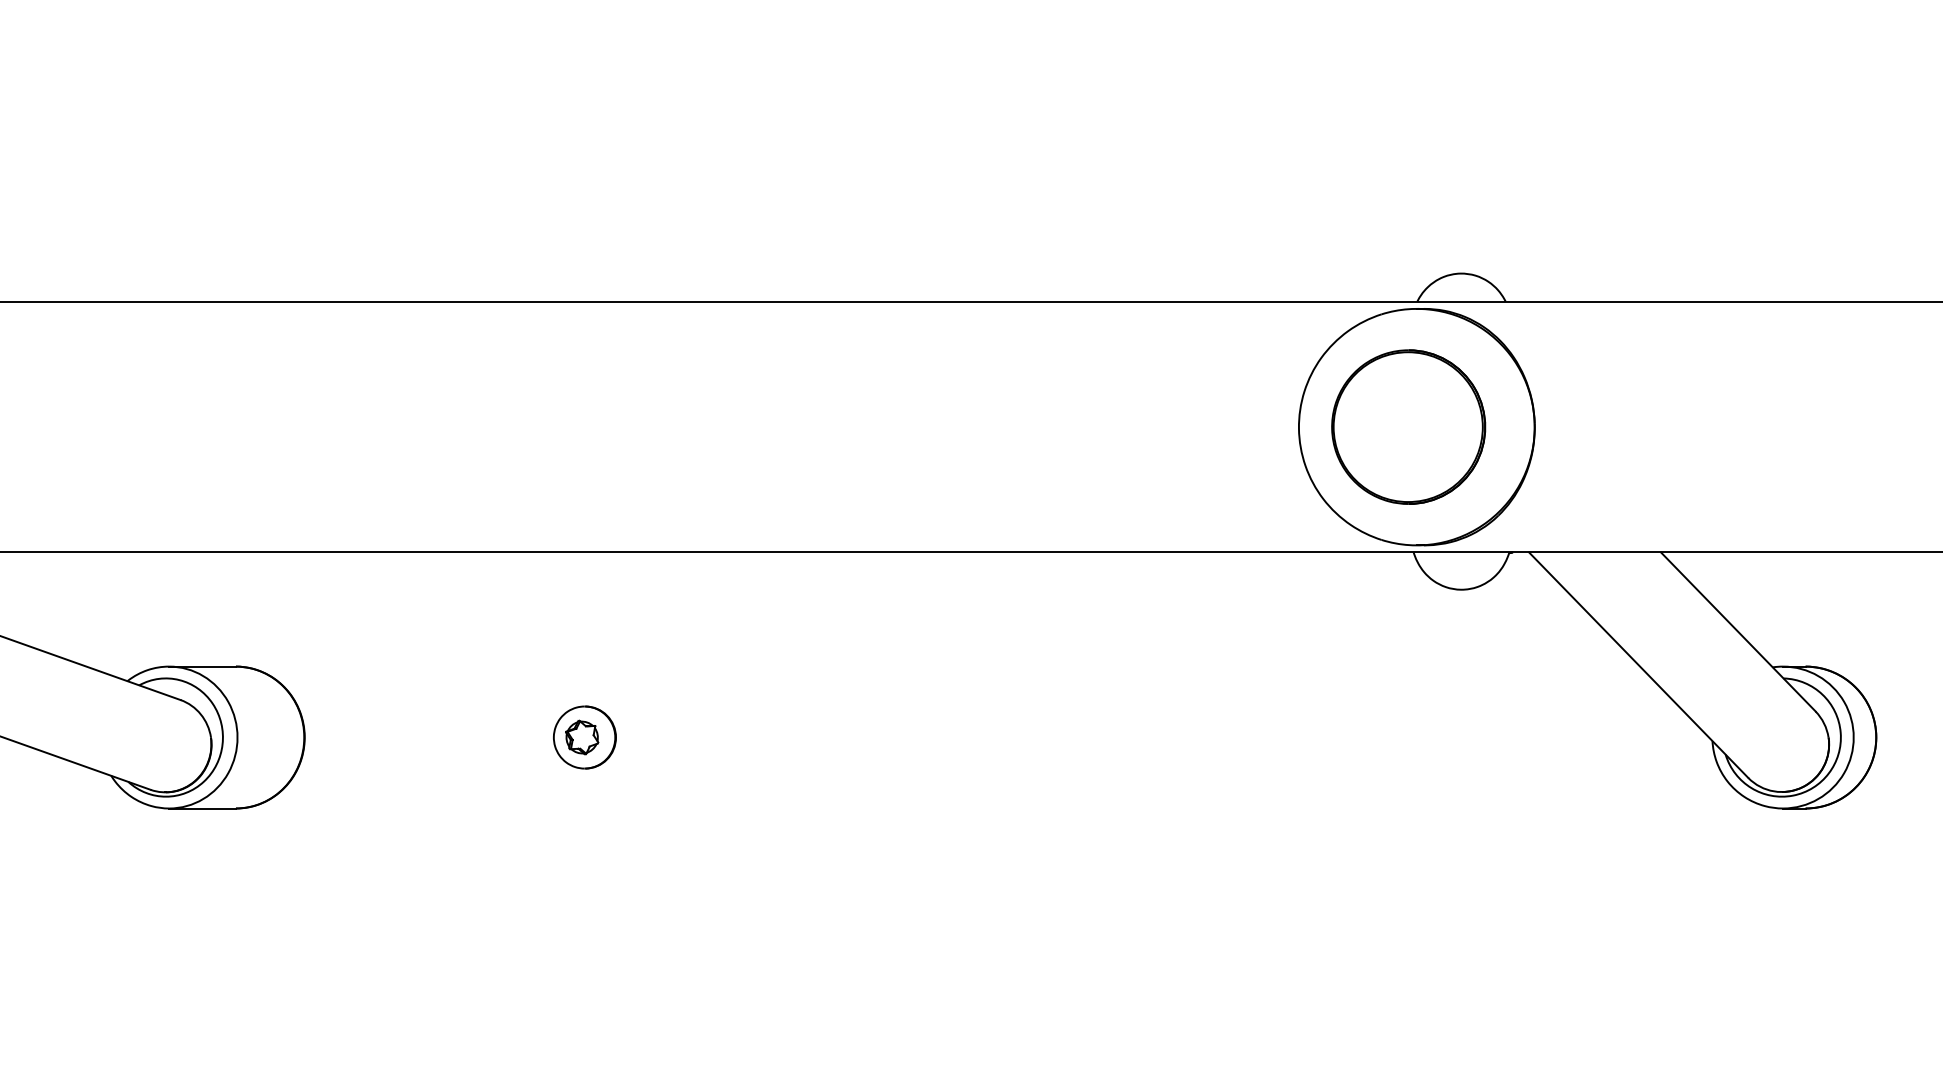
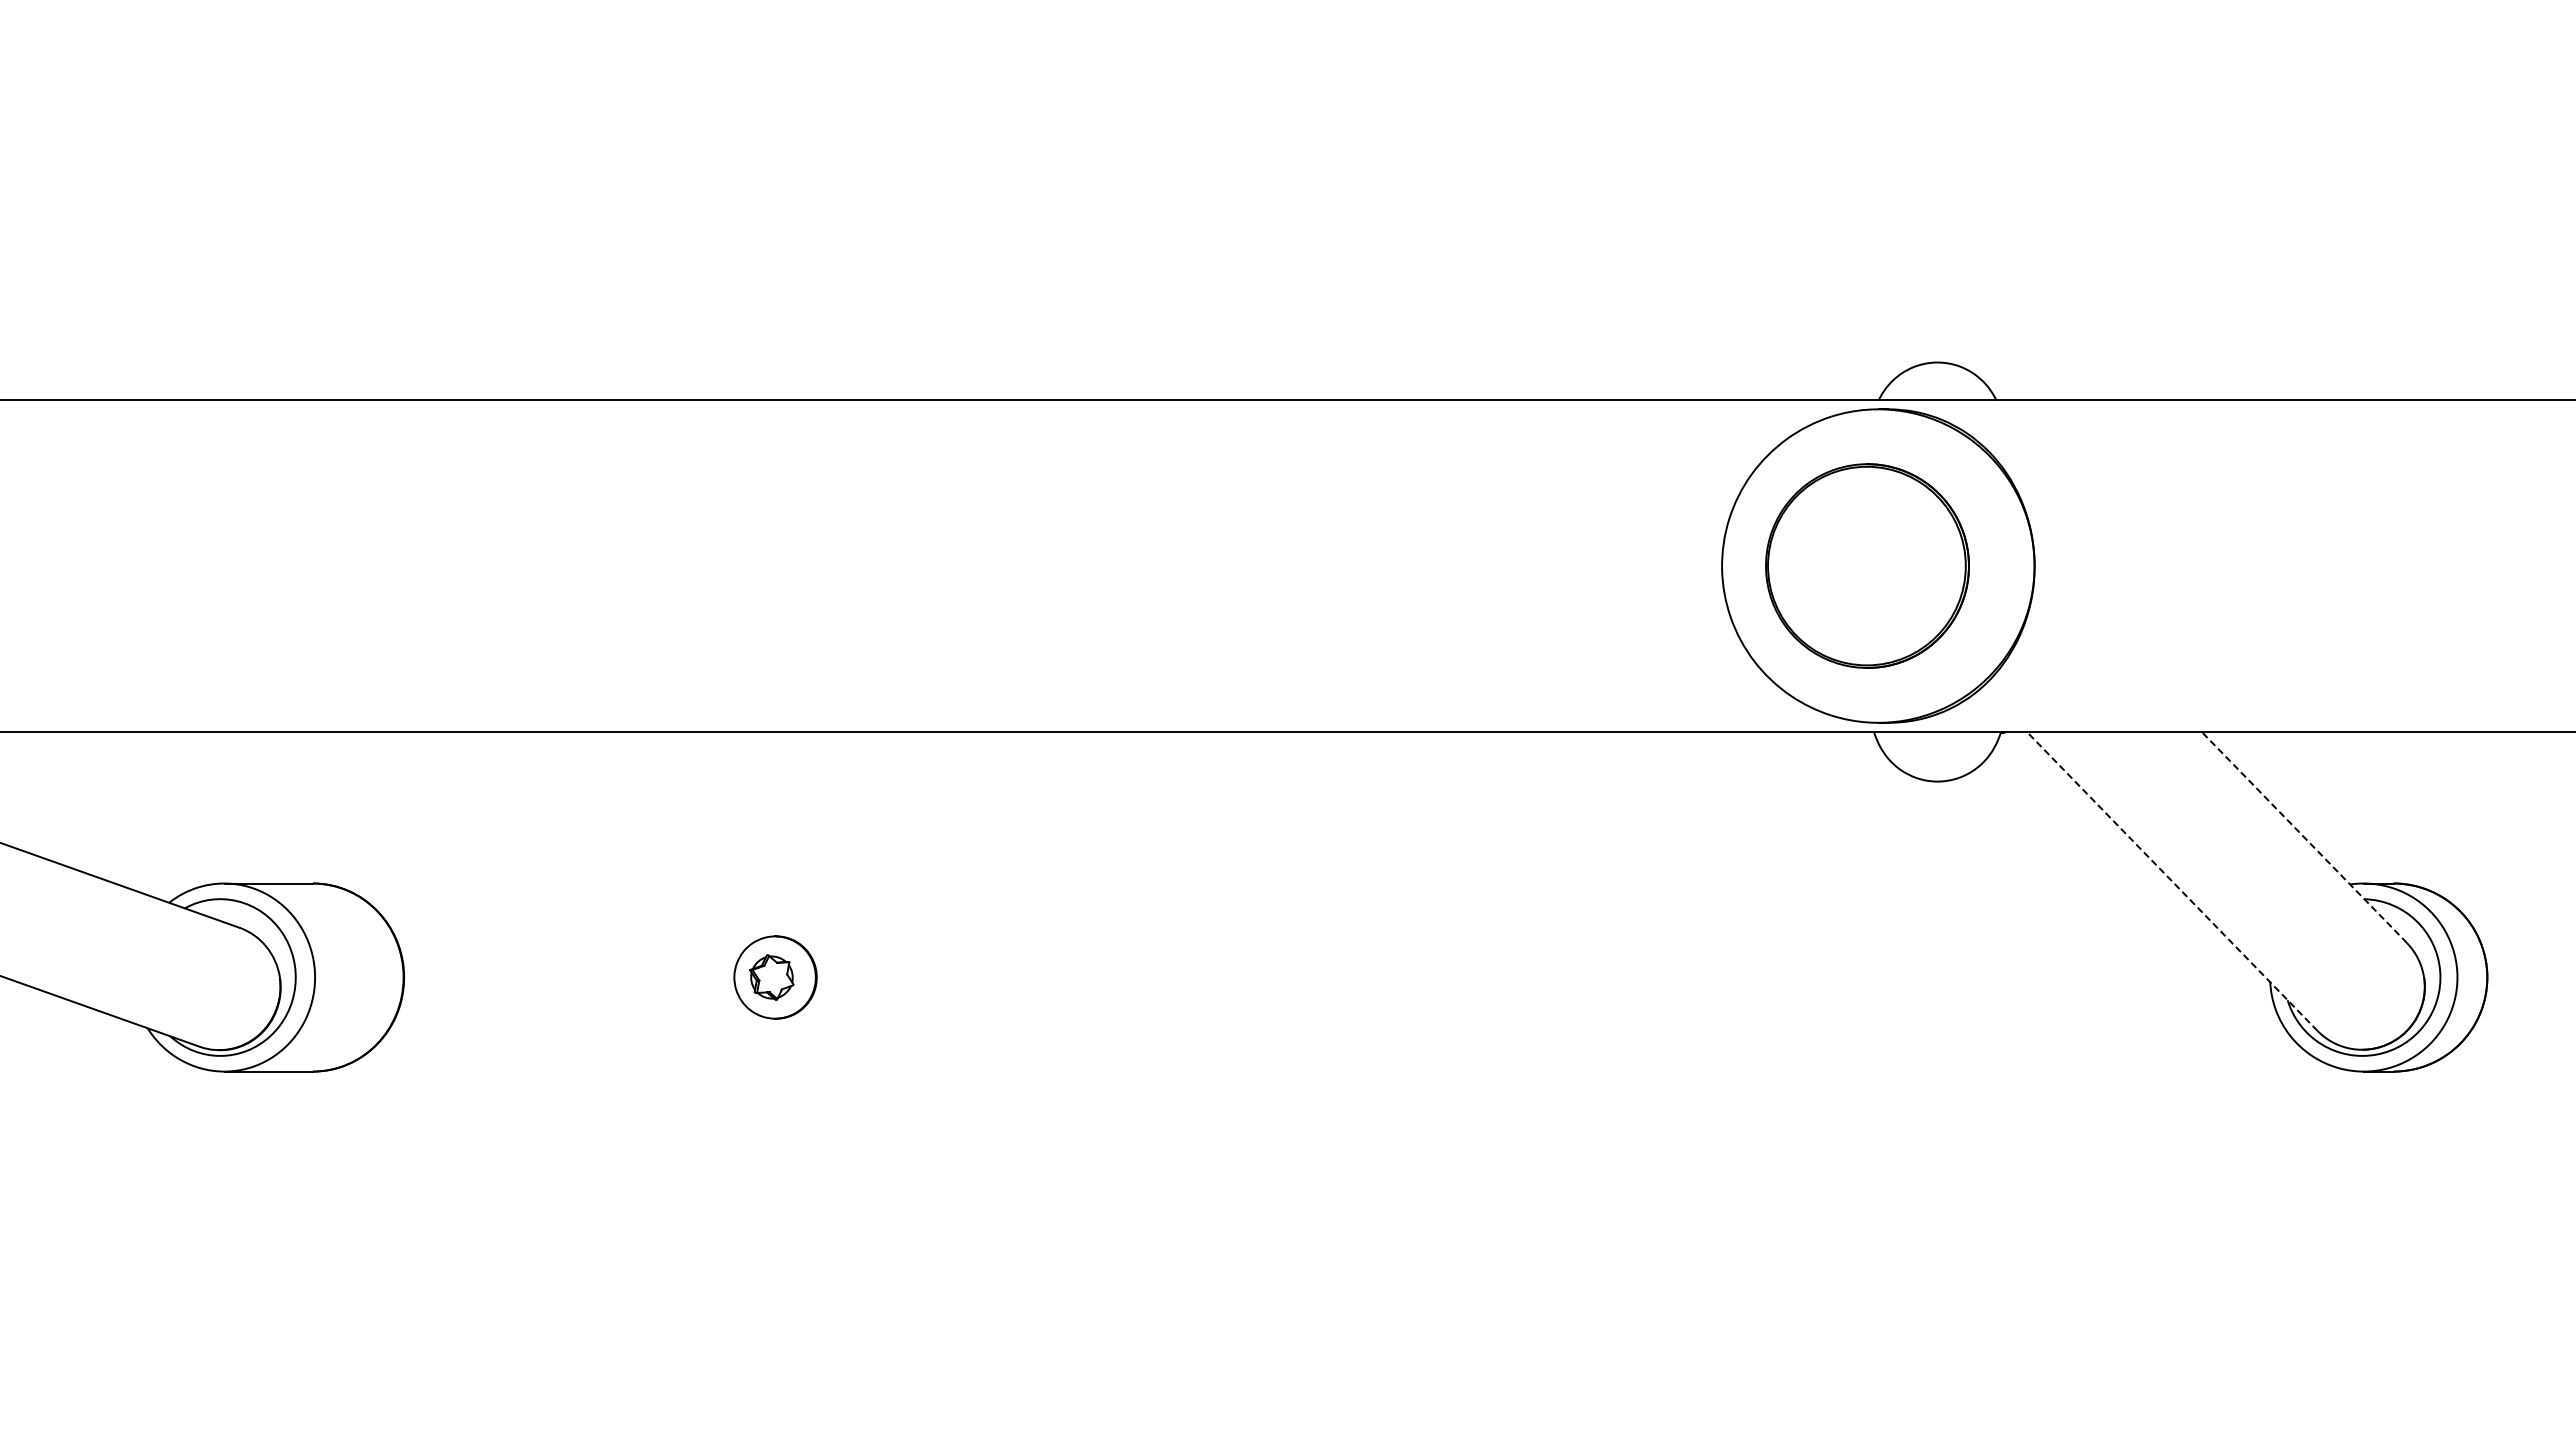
line: (1738, 631) -> (2304, 837), solid -> dashed
line: (1638, 665) -> (2172, 881), solid -> dashed

